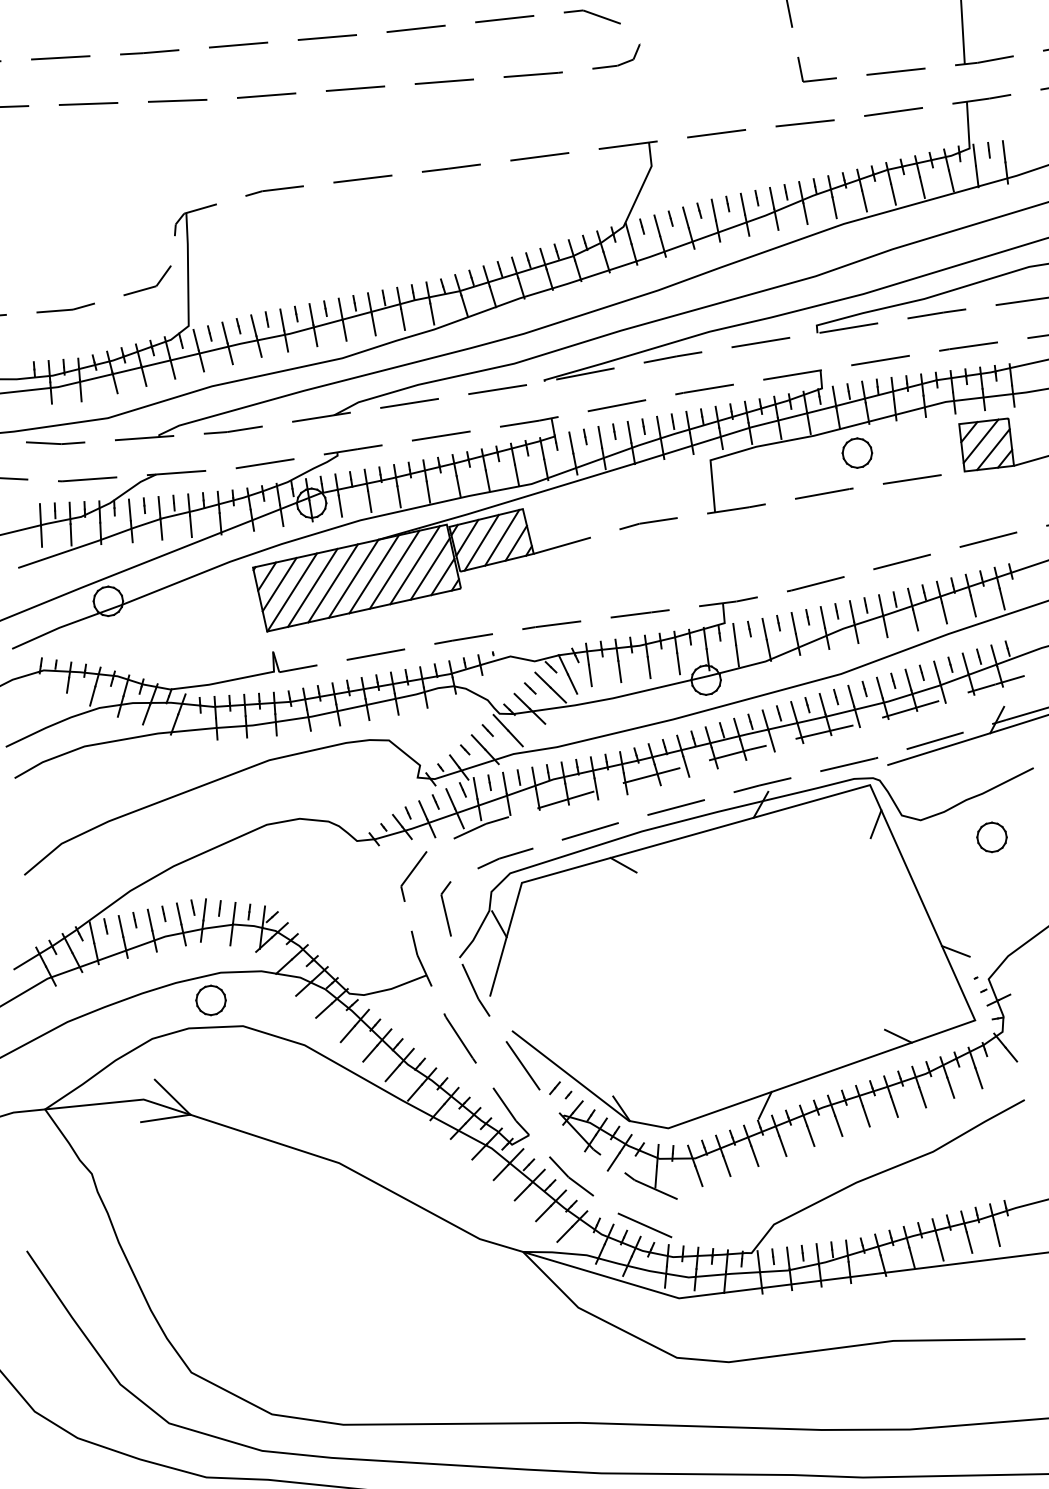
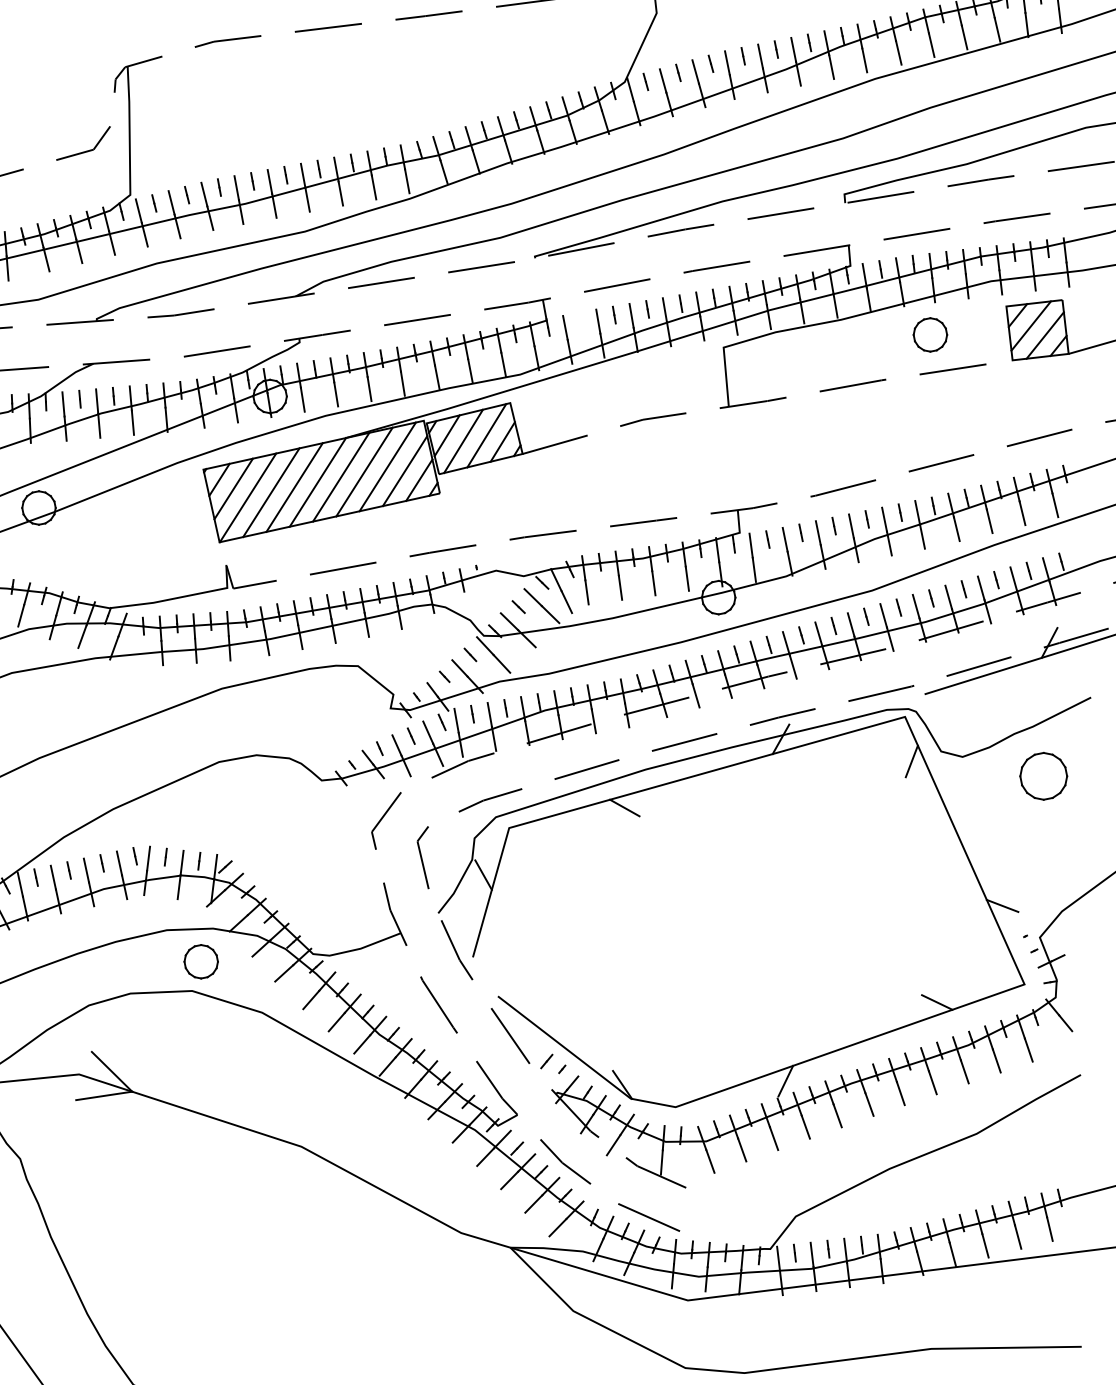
line: (585, 436) -> (581, 320), removed
part: (857, 452) -> (930, 334), moved
part: (991, 837) -> (1043, 776), size x1.4
part: (210, 1000) -> (200, 961), moved

